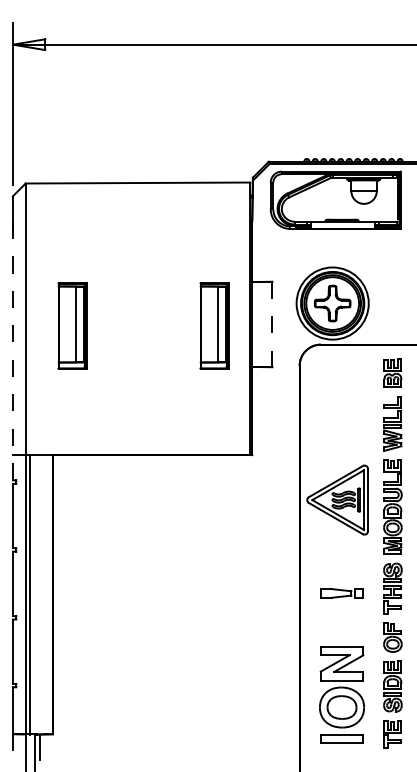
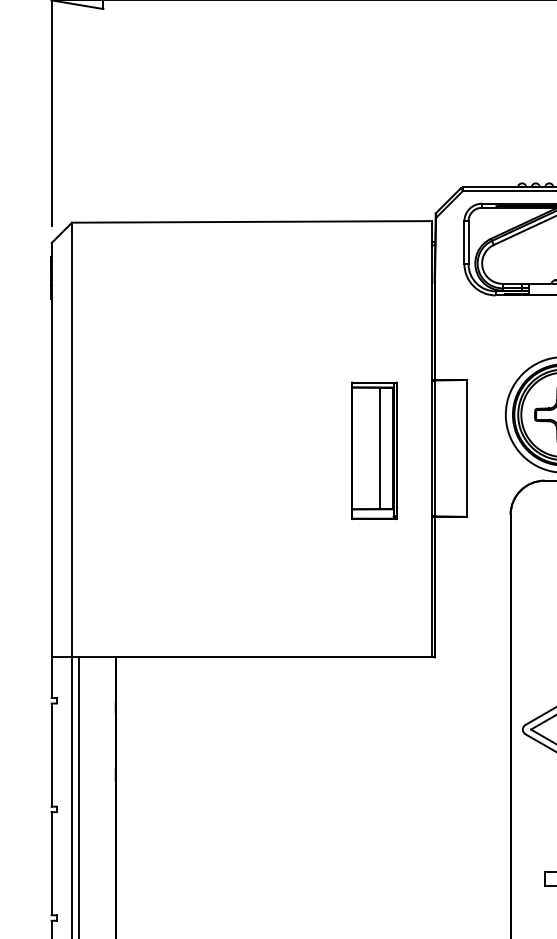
line: (272, 324) -> (467, 448), dashed -> solid
part: (72, 325) -> (146, 450), removed
line: (12, 337) -> (50, 469), dashed -> solid

